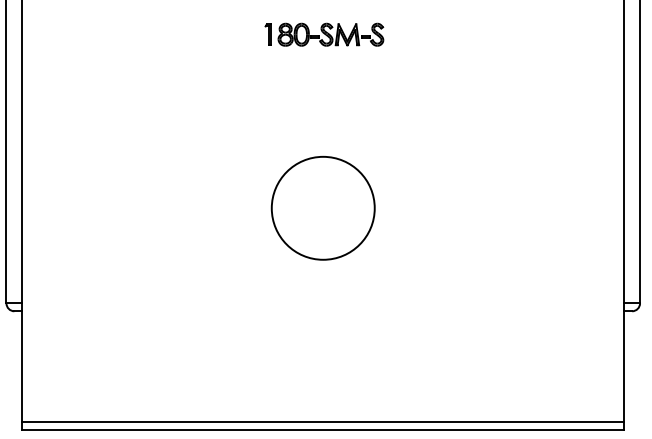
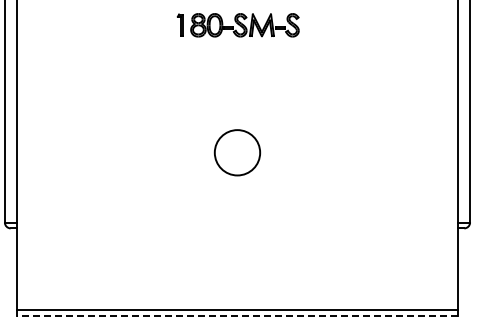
part: (324, 34) -> (238, 25), size x1.4
circle: (323, 207) -> (237, 152), size x0.6
line: (323, 429) -> (237, 315), solid -> dashed

